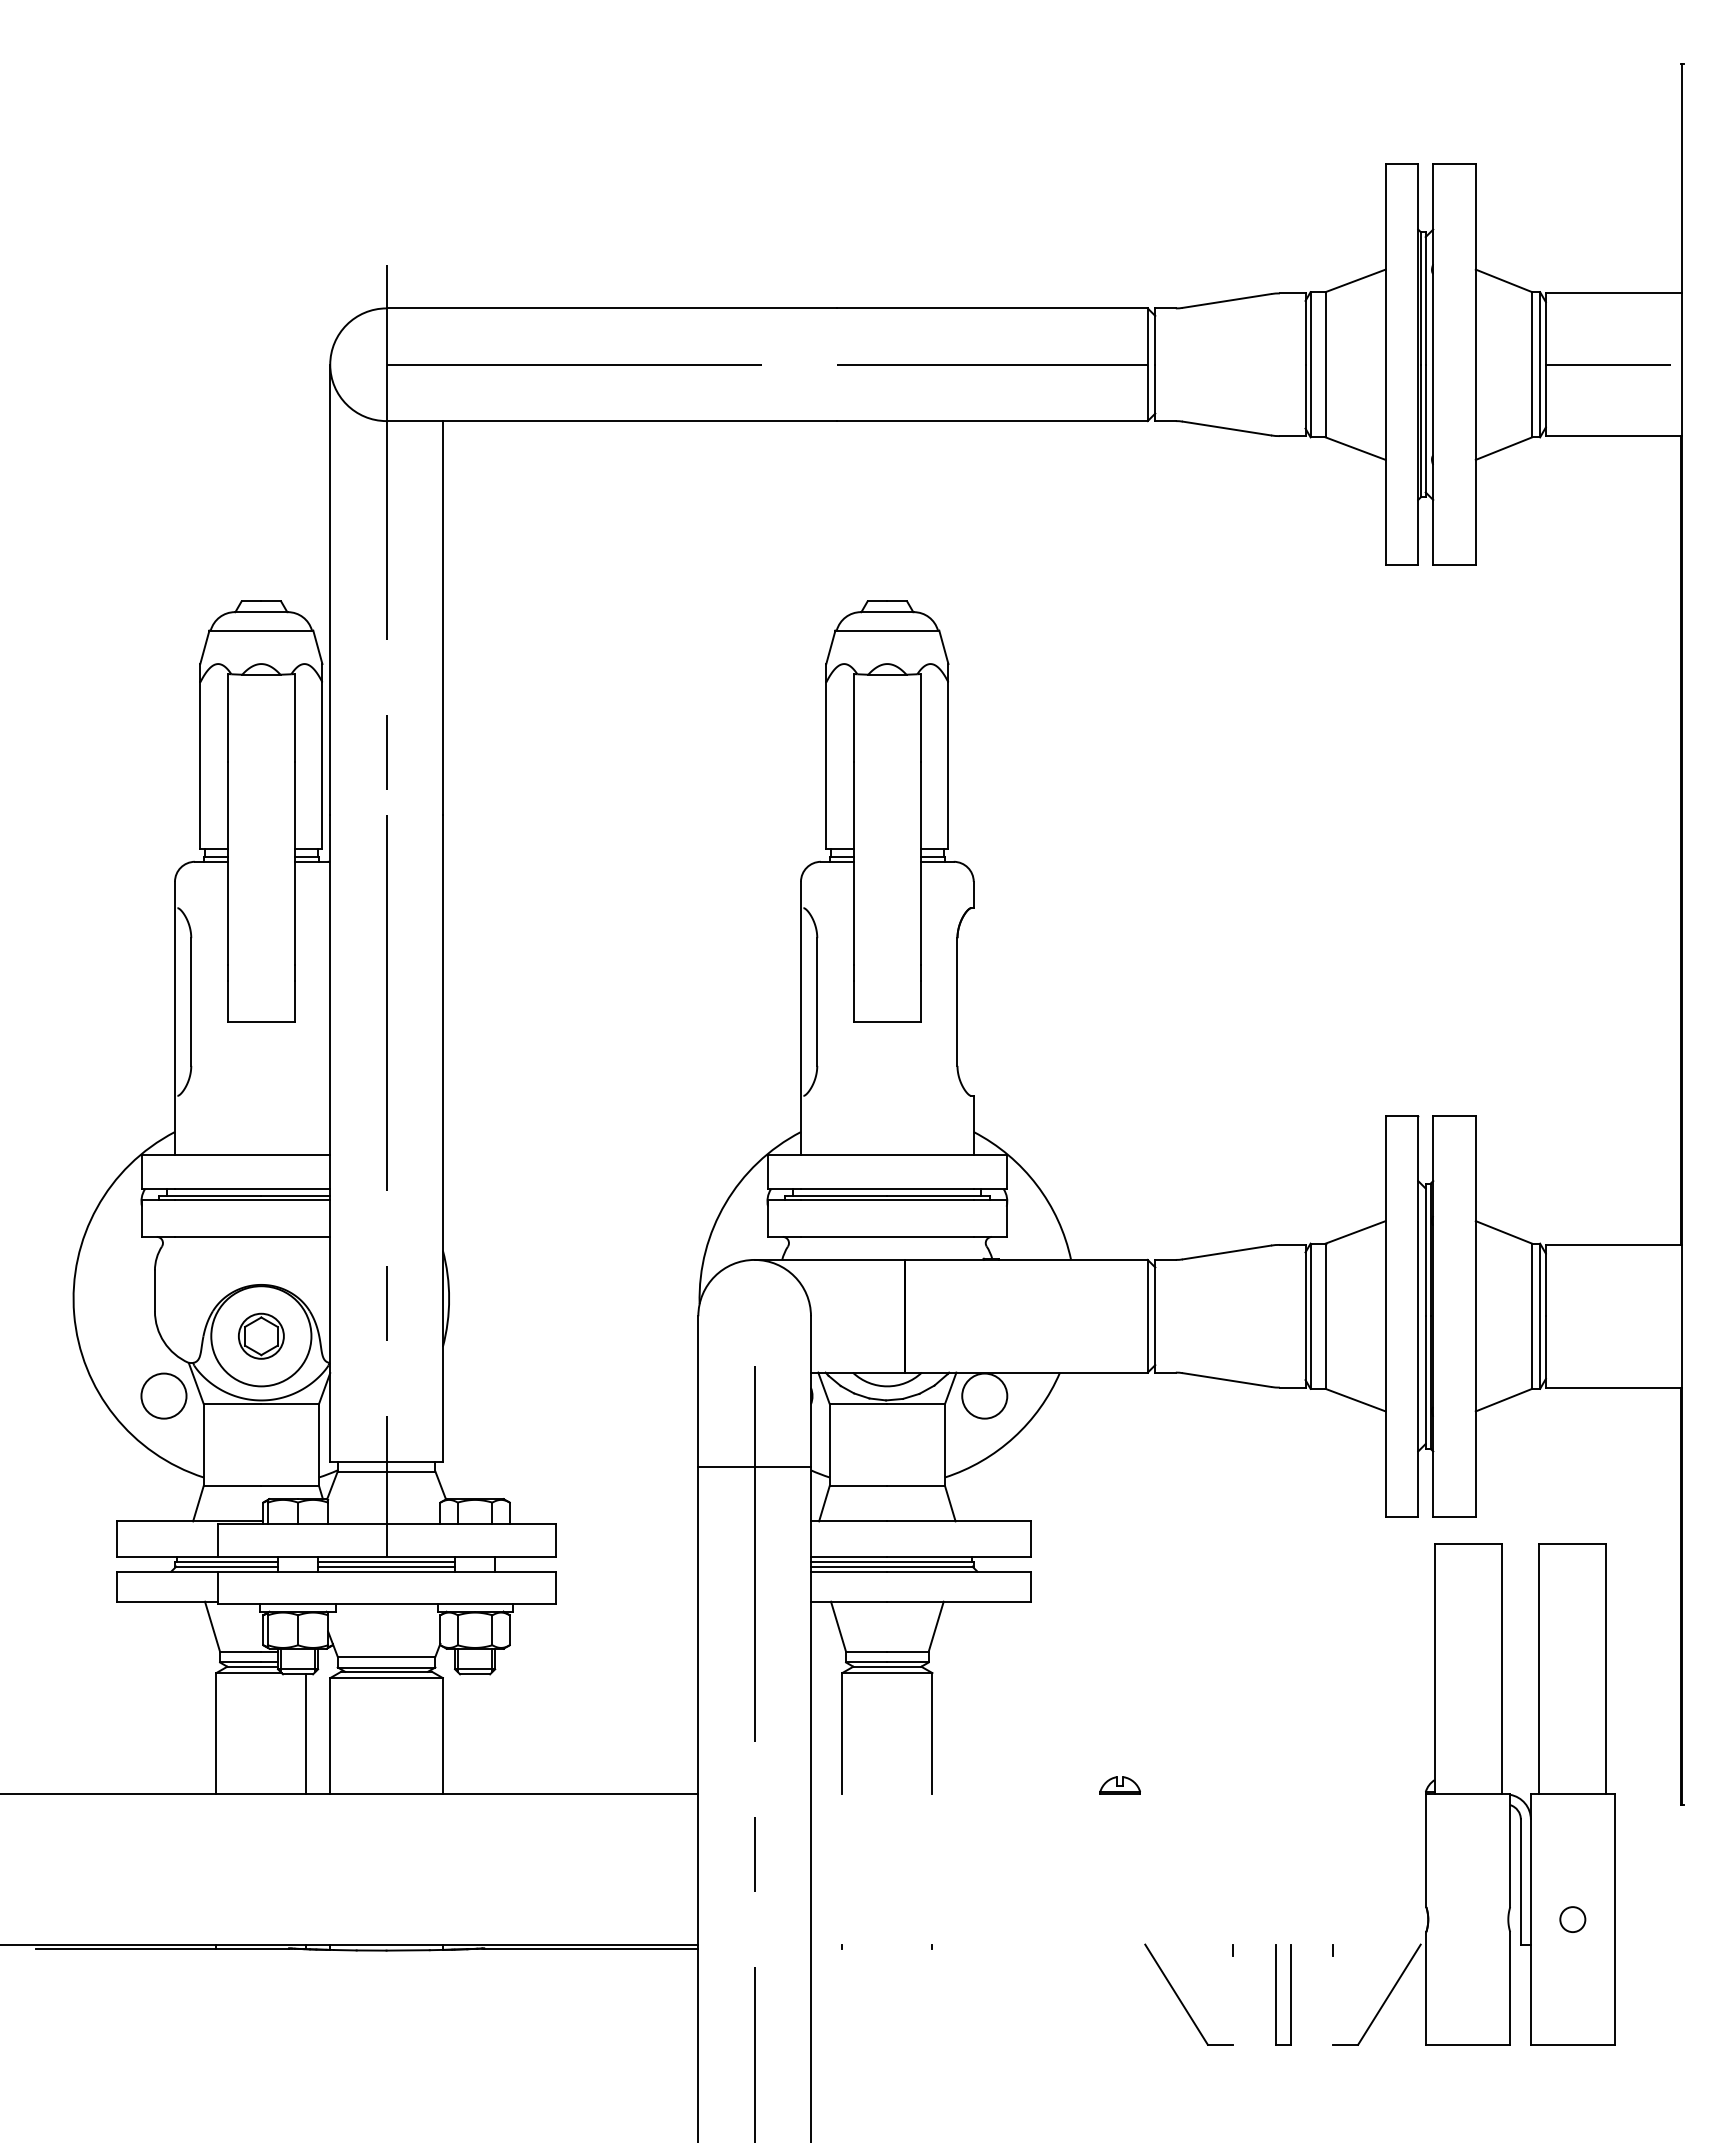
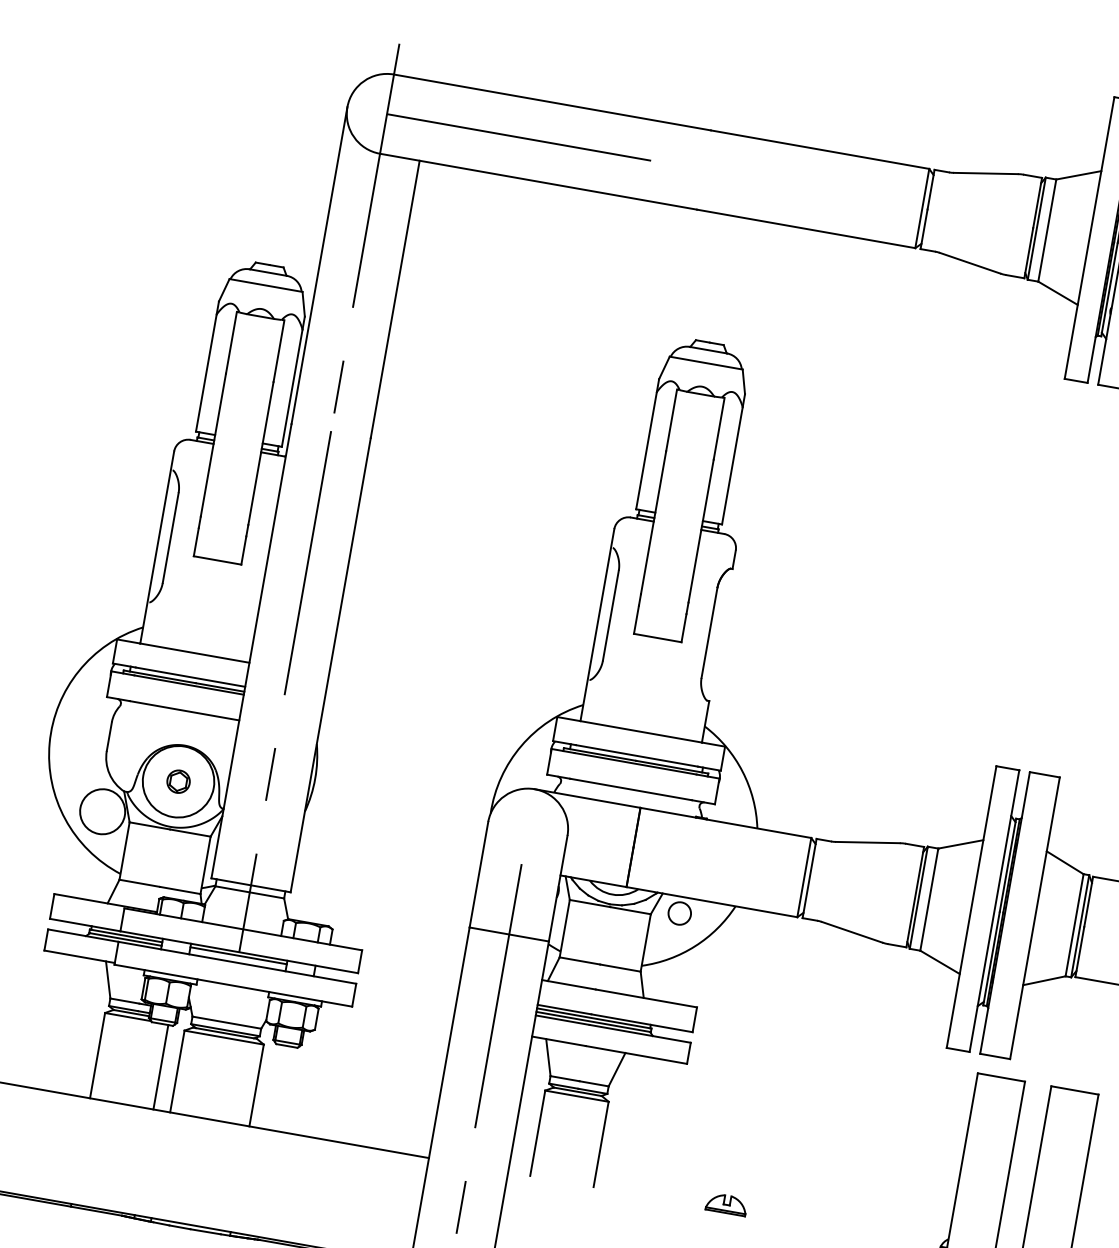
line: (992, 364) -> (813, 189), removed
part: (261, 1335) -> (178, 781), size x0.7
circle: (163, 1395) -> (102, 811), size x1.4
circle: (984, 1395) -> (679, 913), size x0.7
line: (386, 1566) -> (237, 959), removed
part: (1119, 1785) -> (726, 1204), size x1.4

